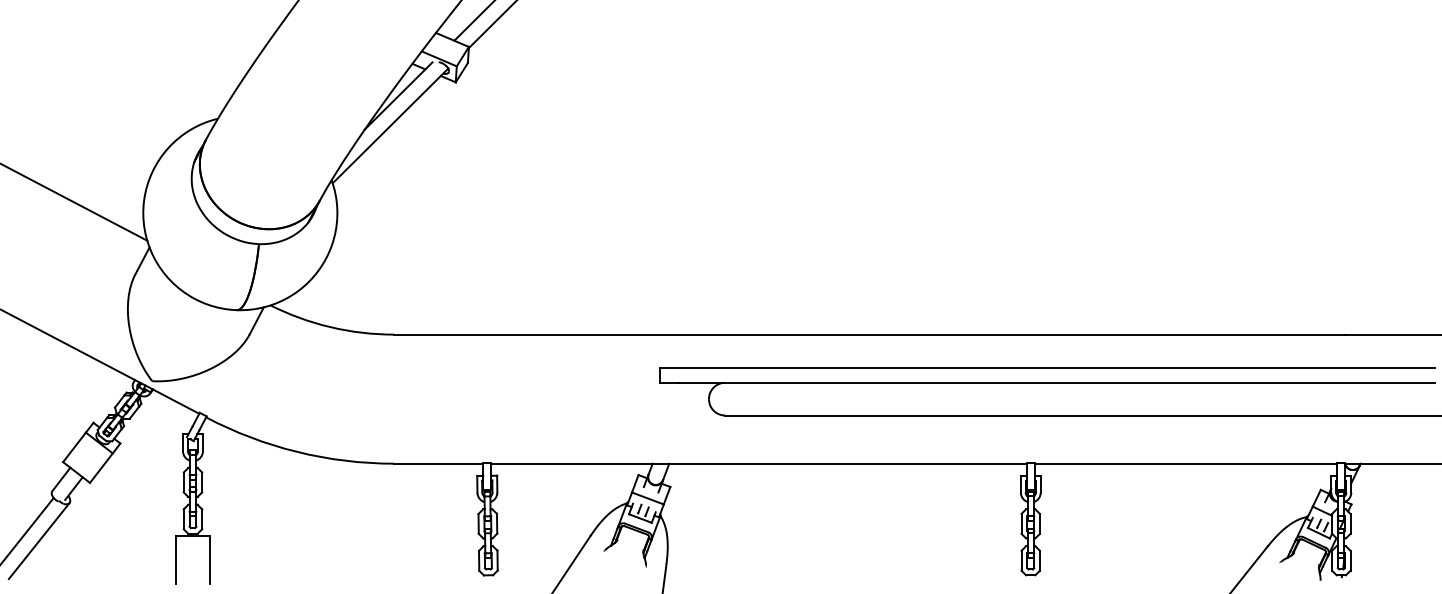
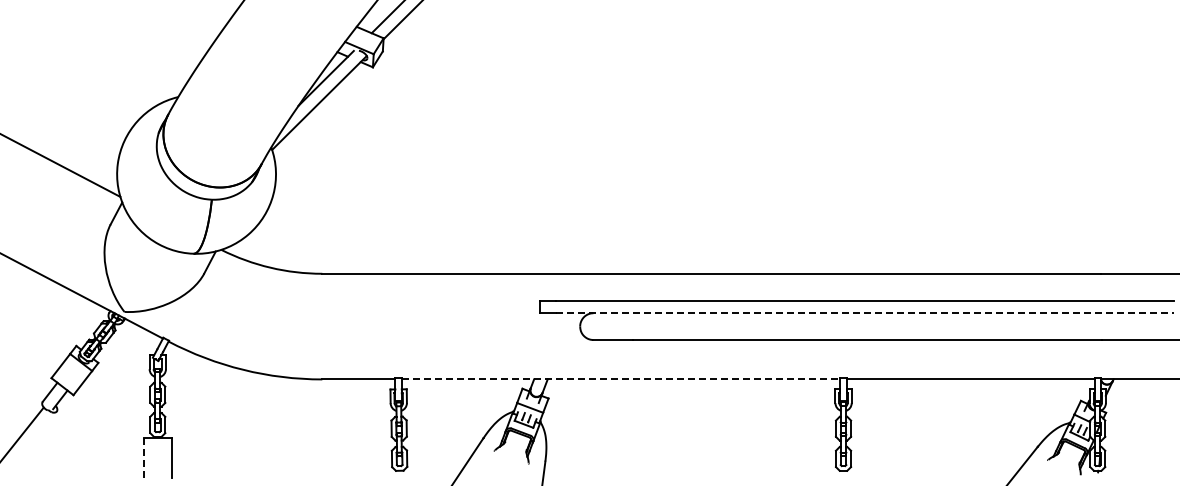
line: (1057, 383) -> (865, 313), solid -> dashed
line: (759, 463) -> (621, 379), solid -> dashed
line: (38, 540) -> (31, 442), removed
line: (175, 560) -> (143, 458), solid -> dashed

